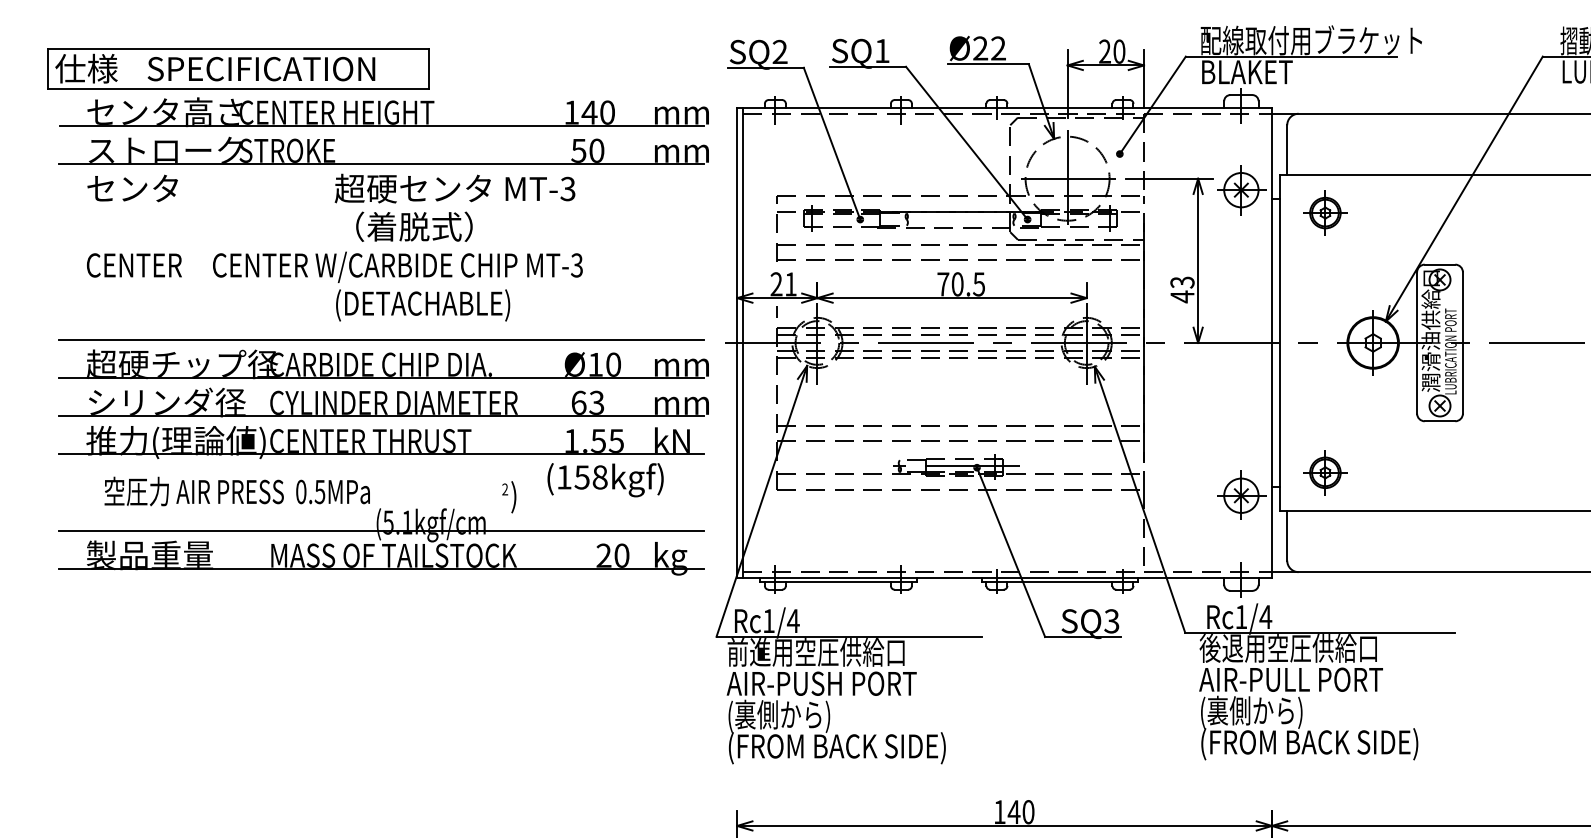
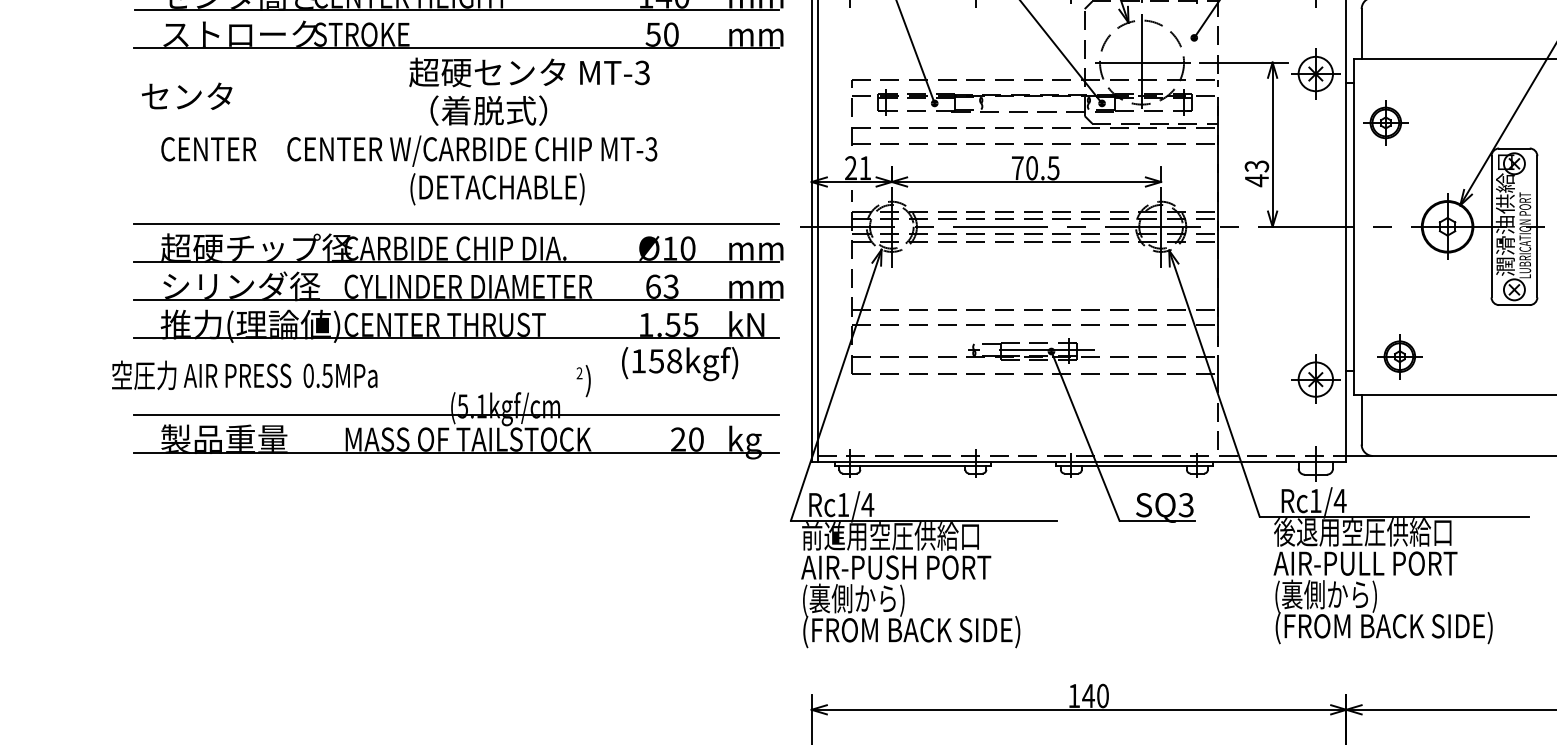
text: (132, 188) -> (186, 96), moved
part: (1325, 212) -> (1385, 122), moved
text: (236, 491) -> (243, 375), moved

